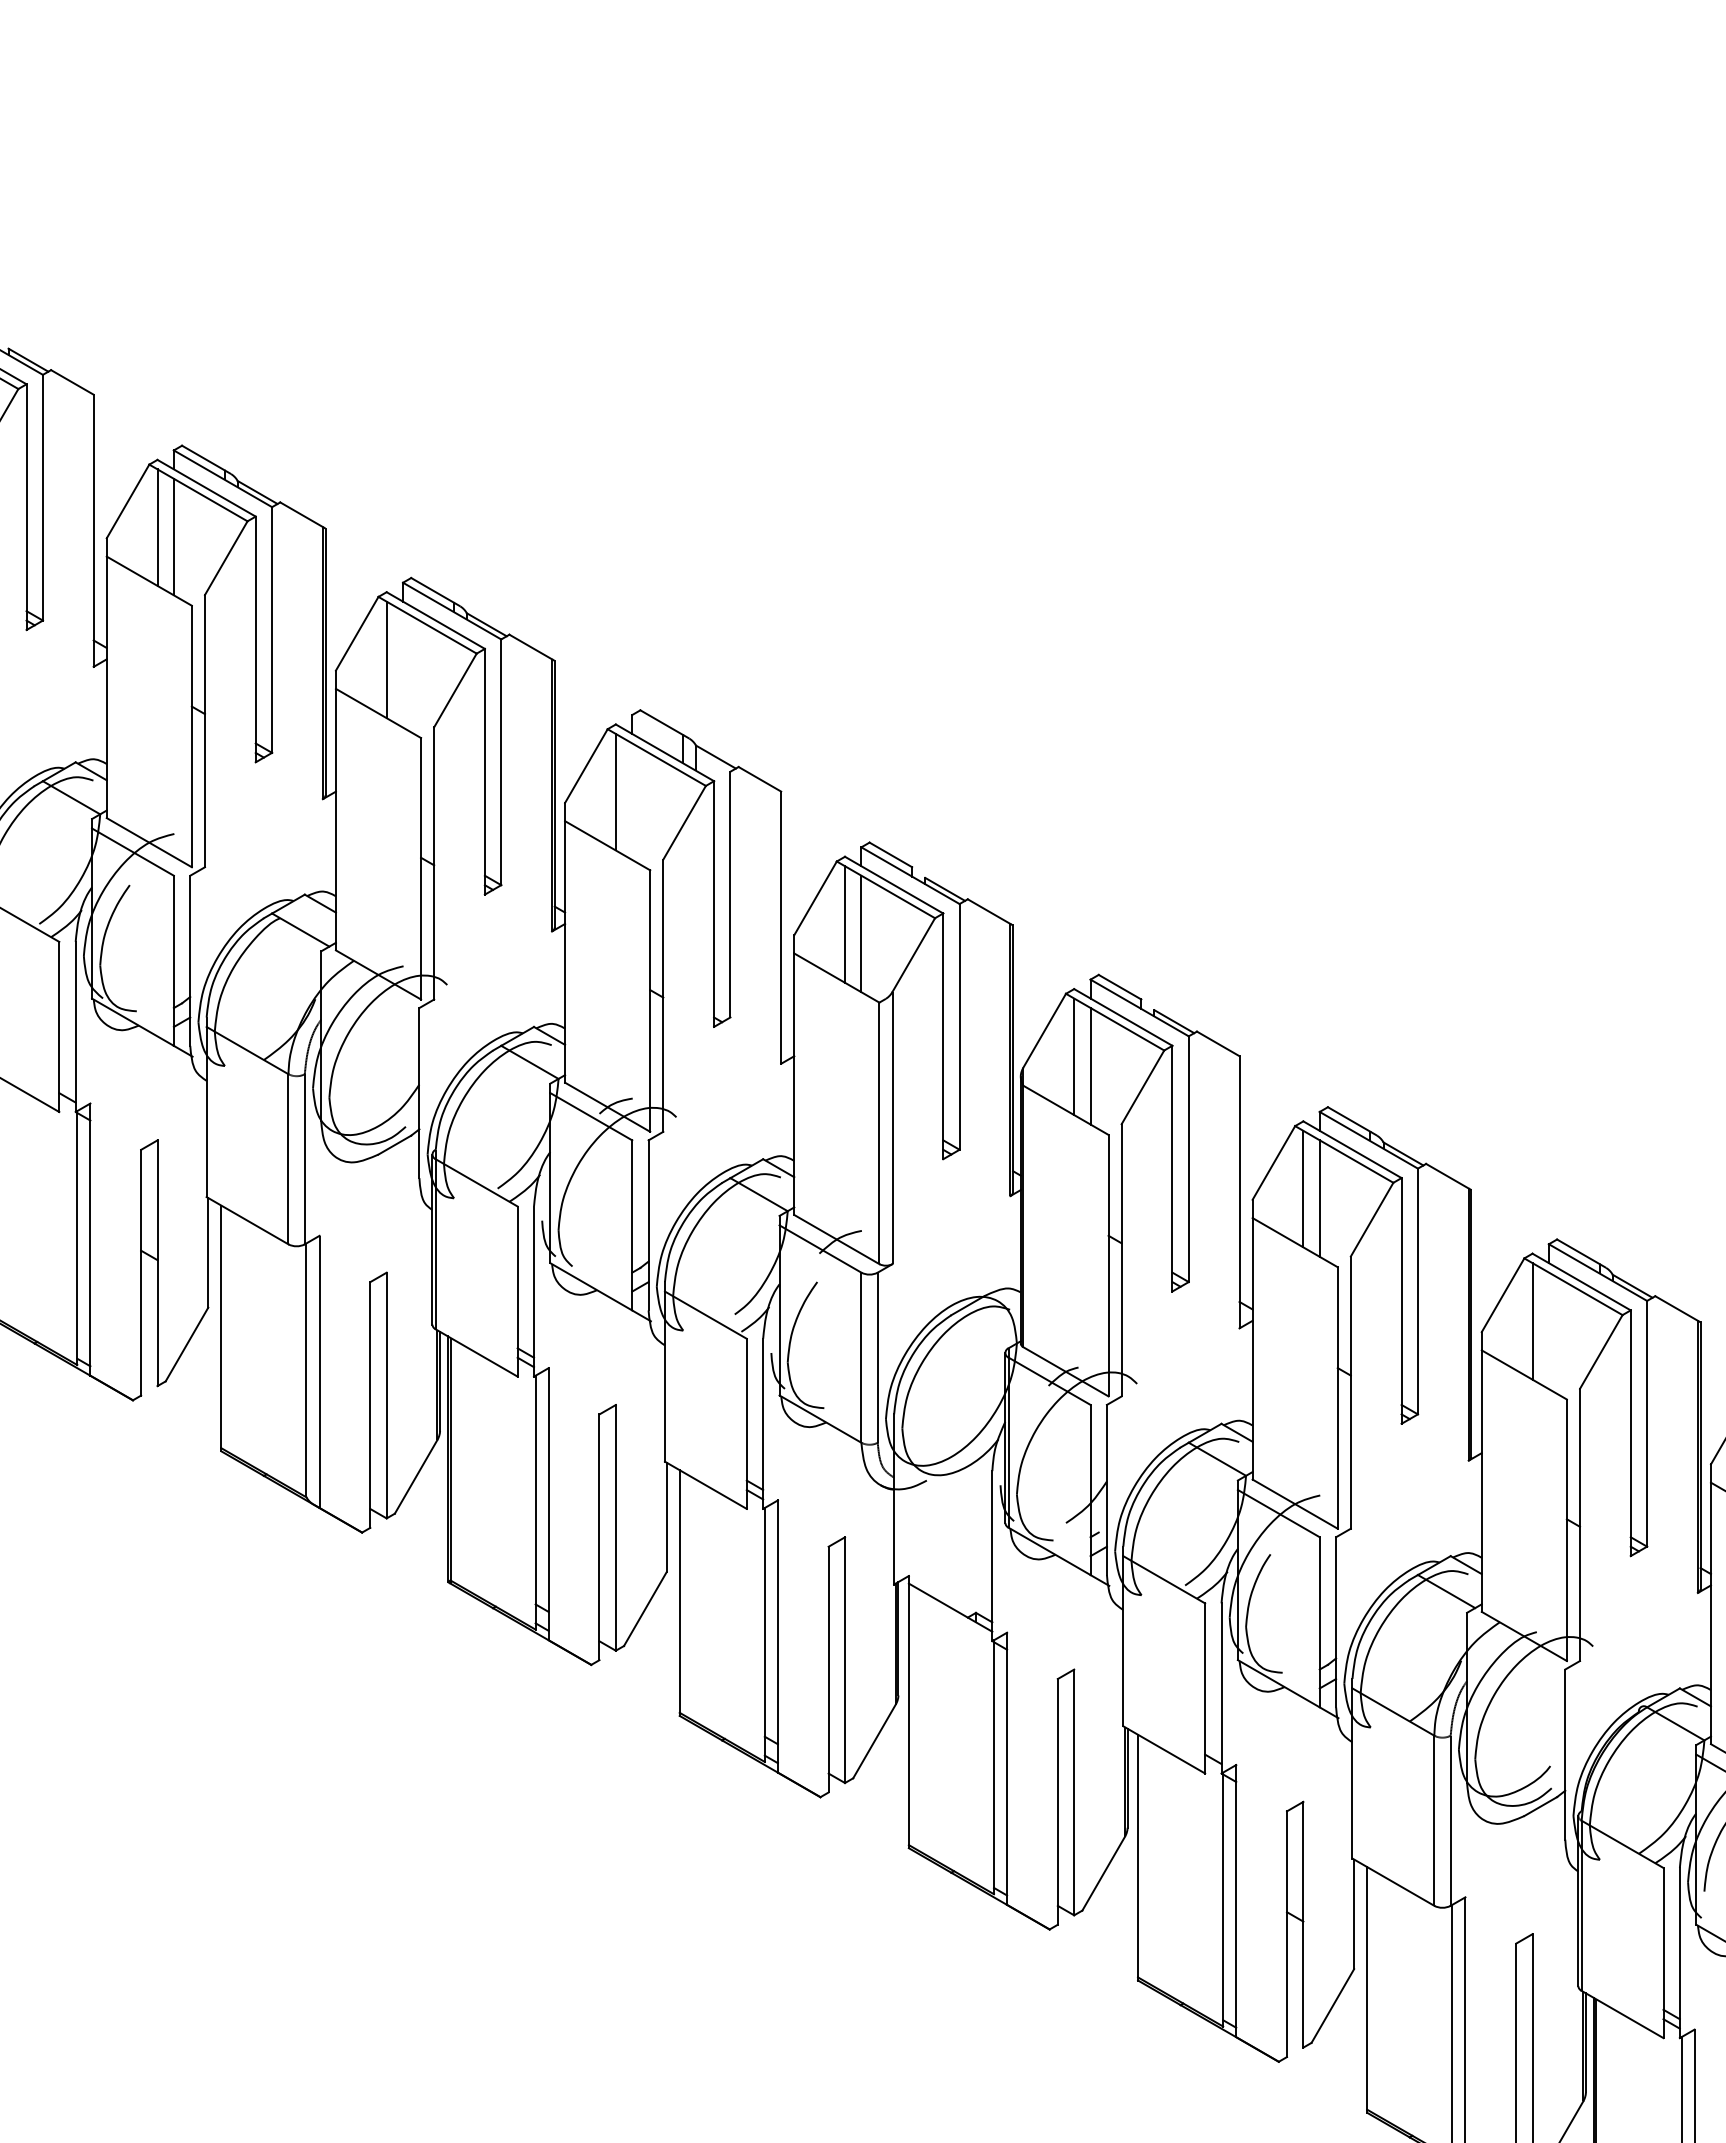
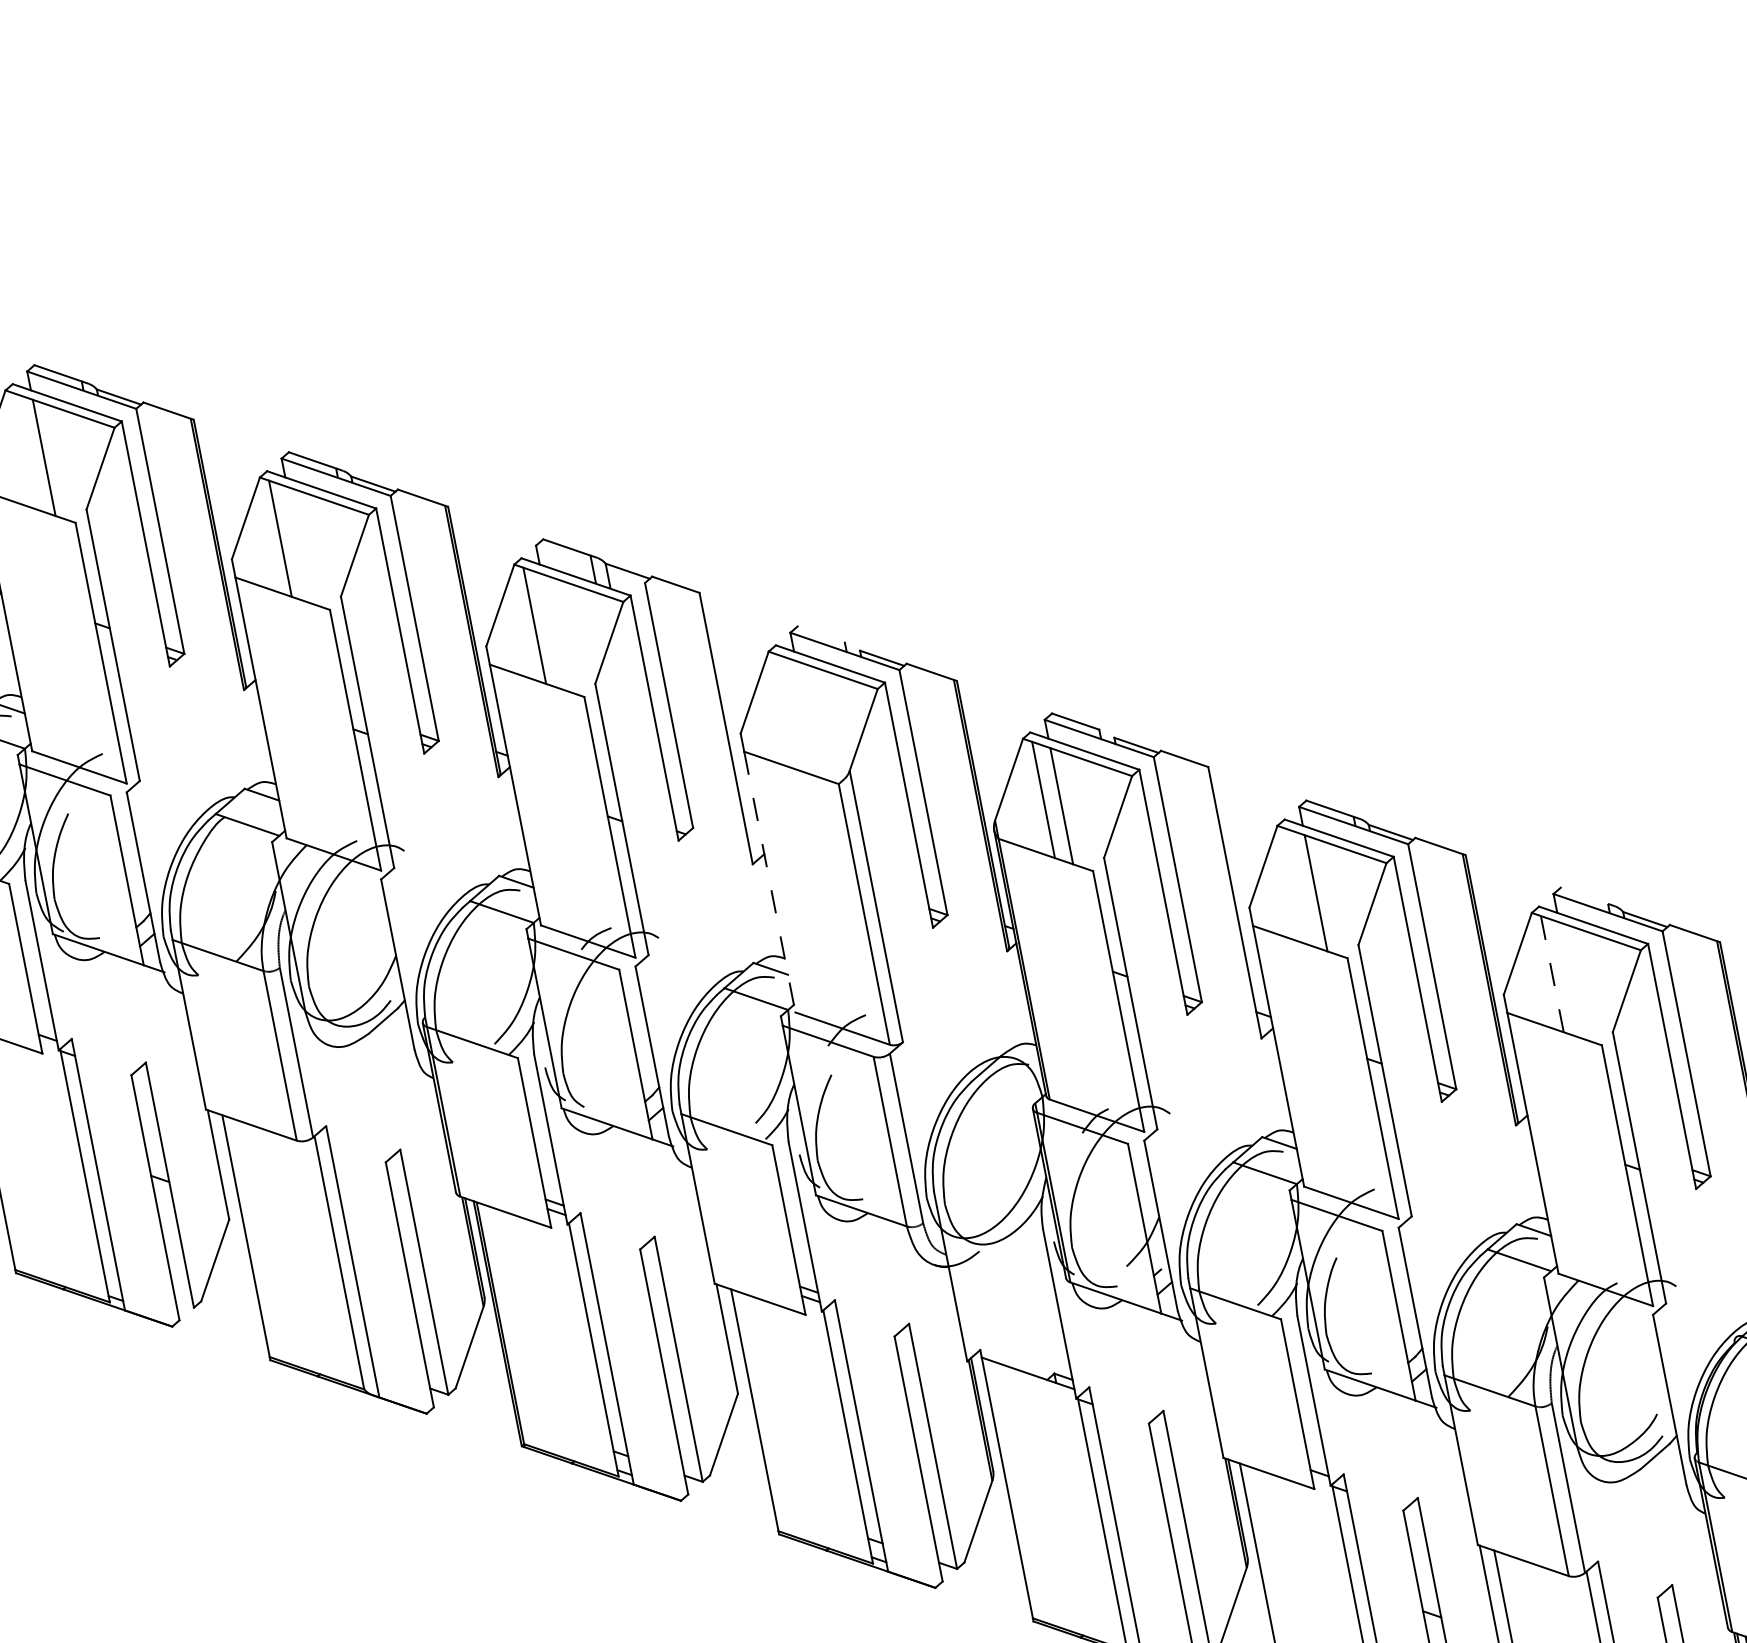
line: (157, 527) -> (25, 451), removed
line: (890, 854) -> (820, 634), removed
line: (845, 924) -> (789, 712), removed
line: (861, 933) -> (807, 718), removed
line: (794, 1084) -> (770, 882), solid -> dashed
line: (1303, 1188) -> (1297, 886), removed
line: (1578, 1251) -> (1584, 895), removed
line: (1532, 1320) -> (1552, 973), solid -> dashed

